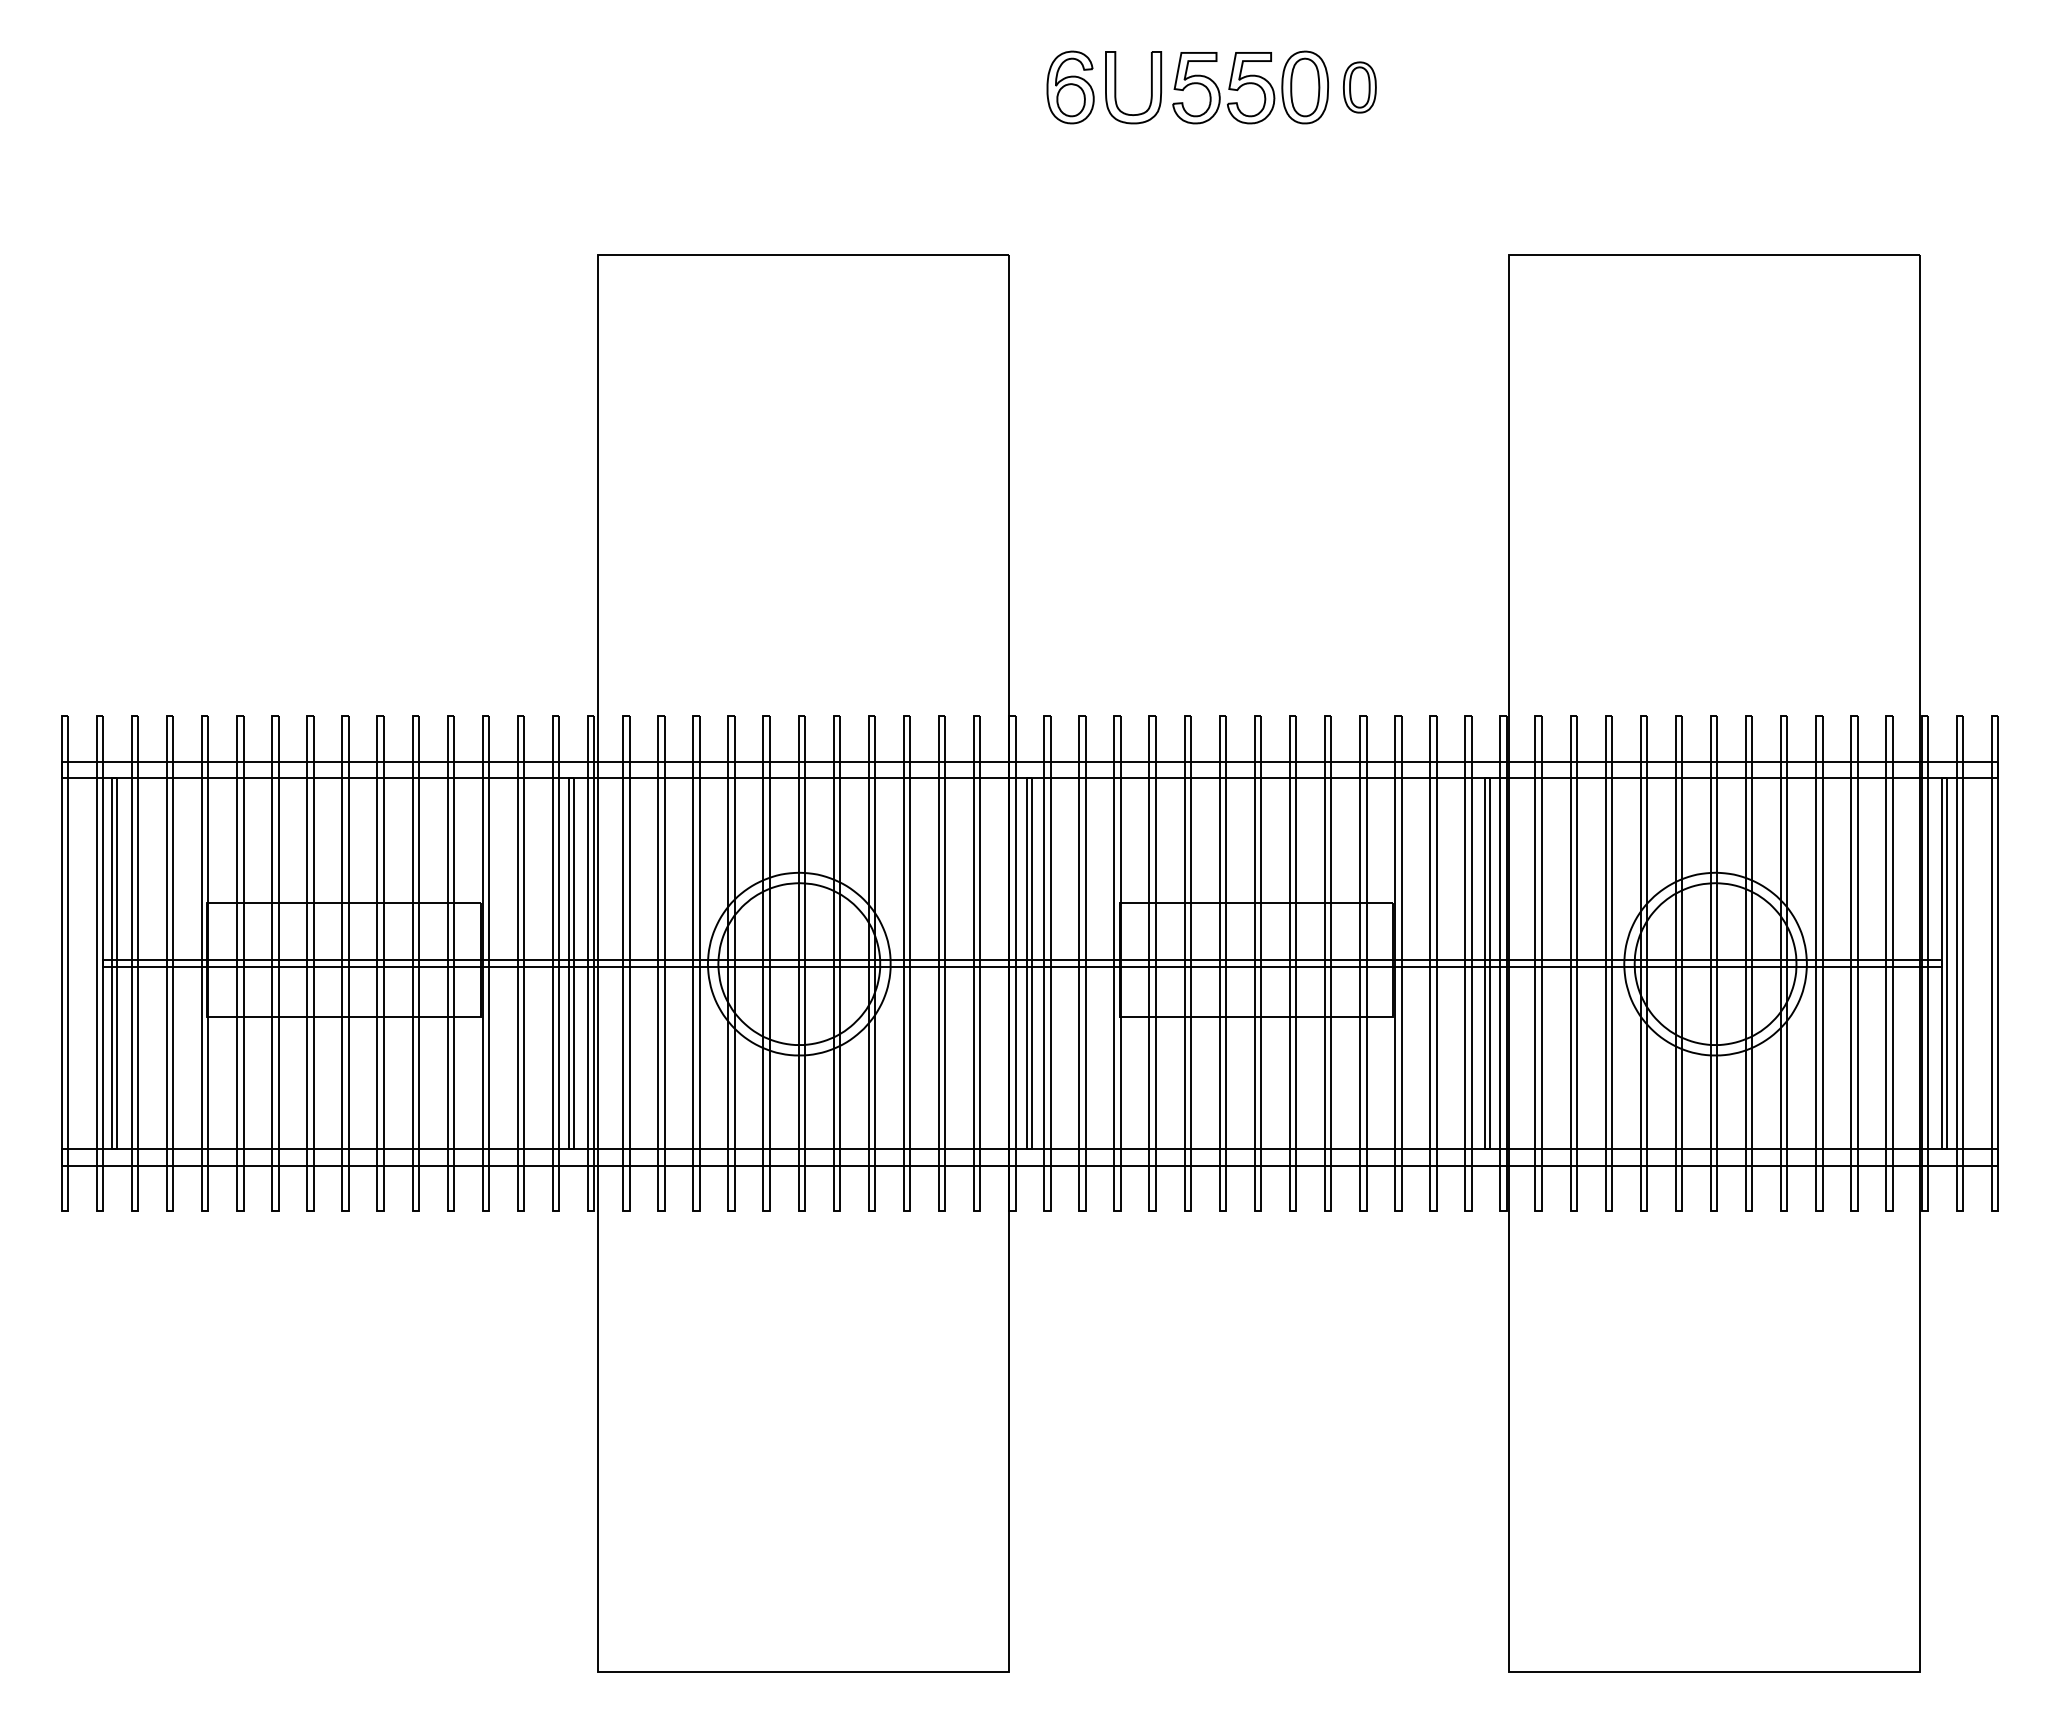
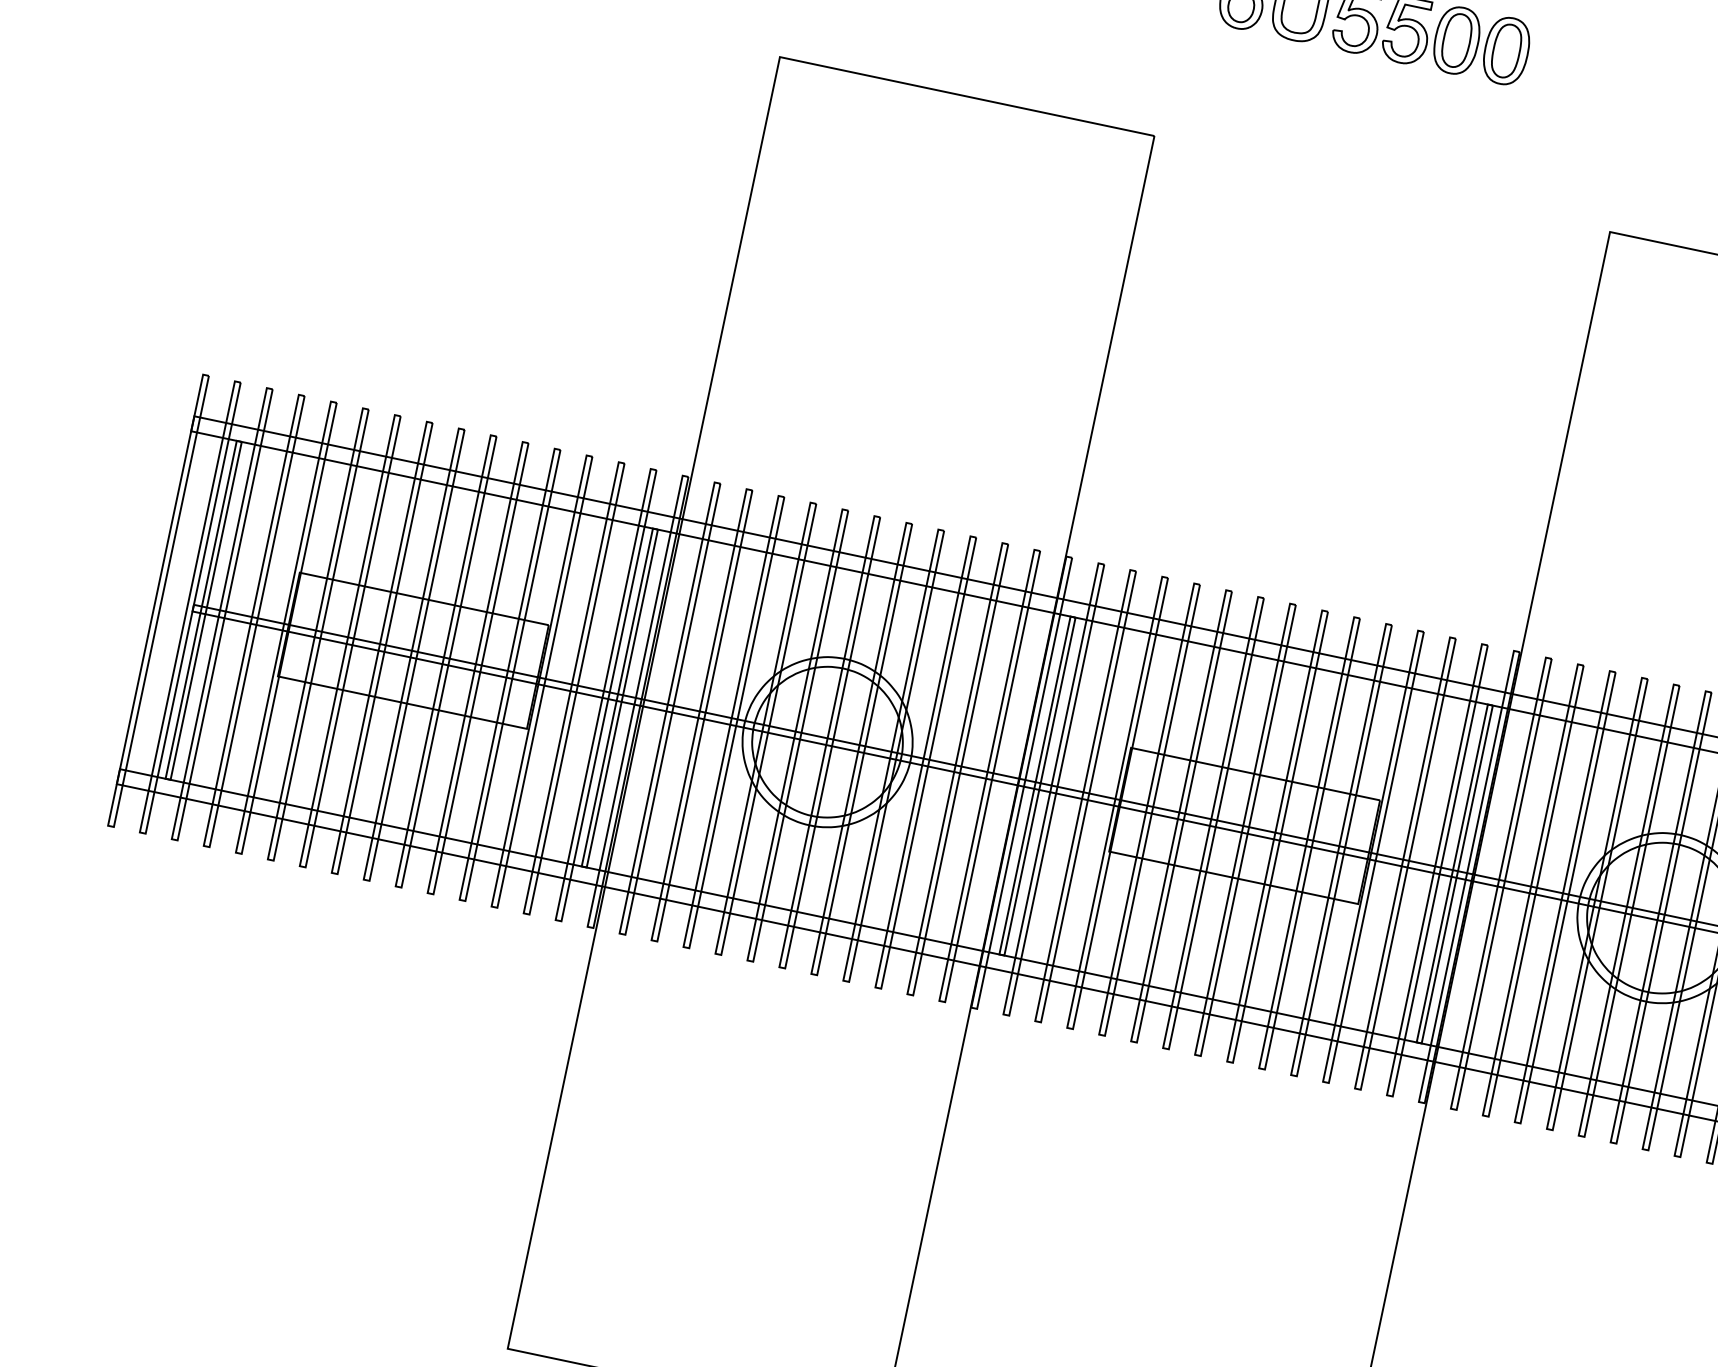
part: (1359, 87) -> (1506, 50), size x1.43

